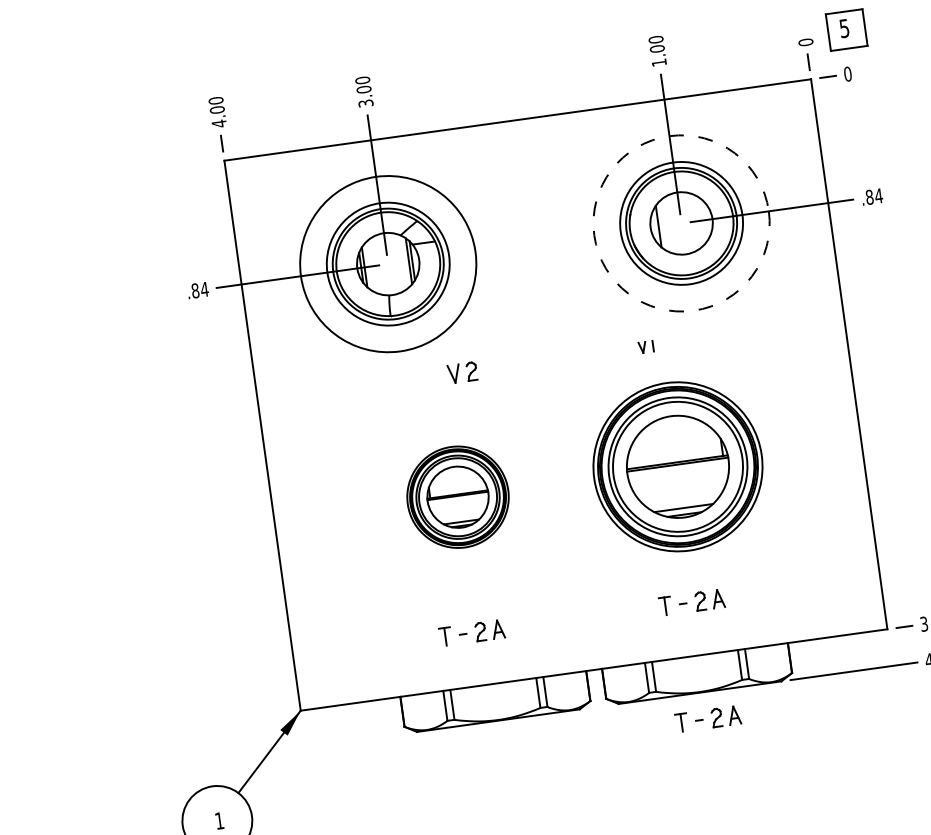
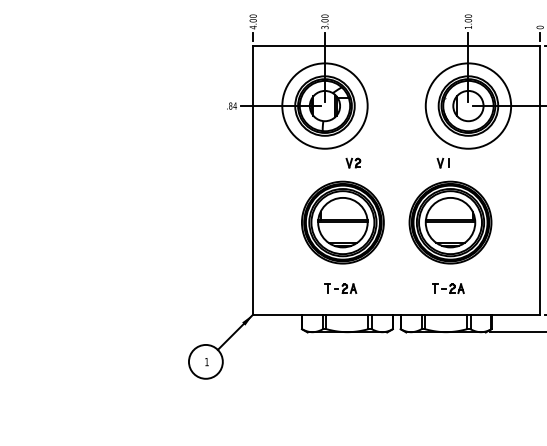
circle: (681, 222) -> (468, 105), dashed -> solid
part: (644, 346) -> (442, 162), size x1.67
part: (457, 497) -> (342, 222), size x1.67
part: (708, 718) -> (448, 345), removed

